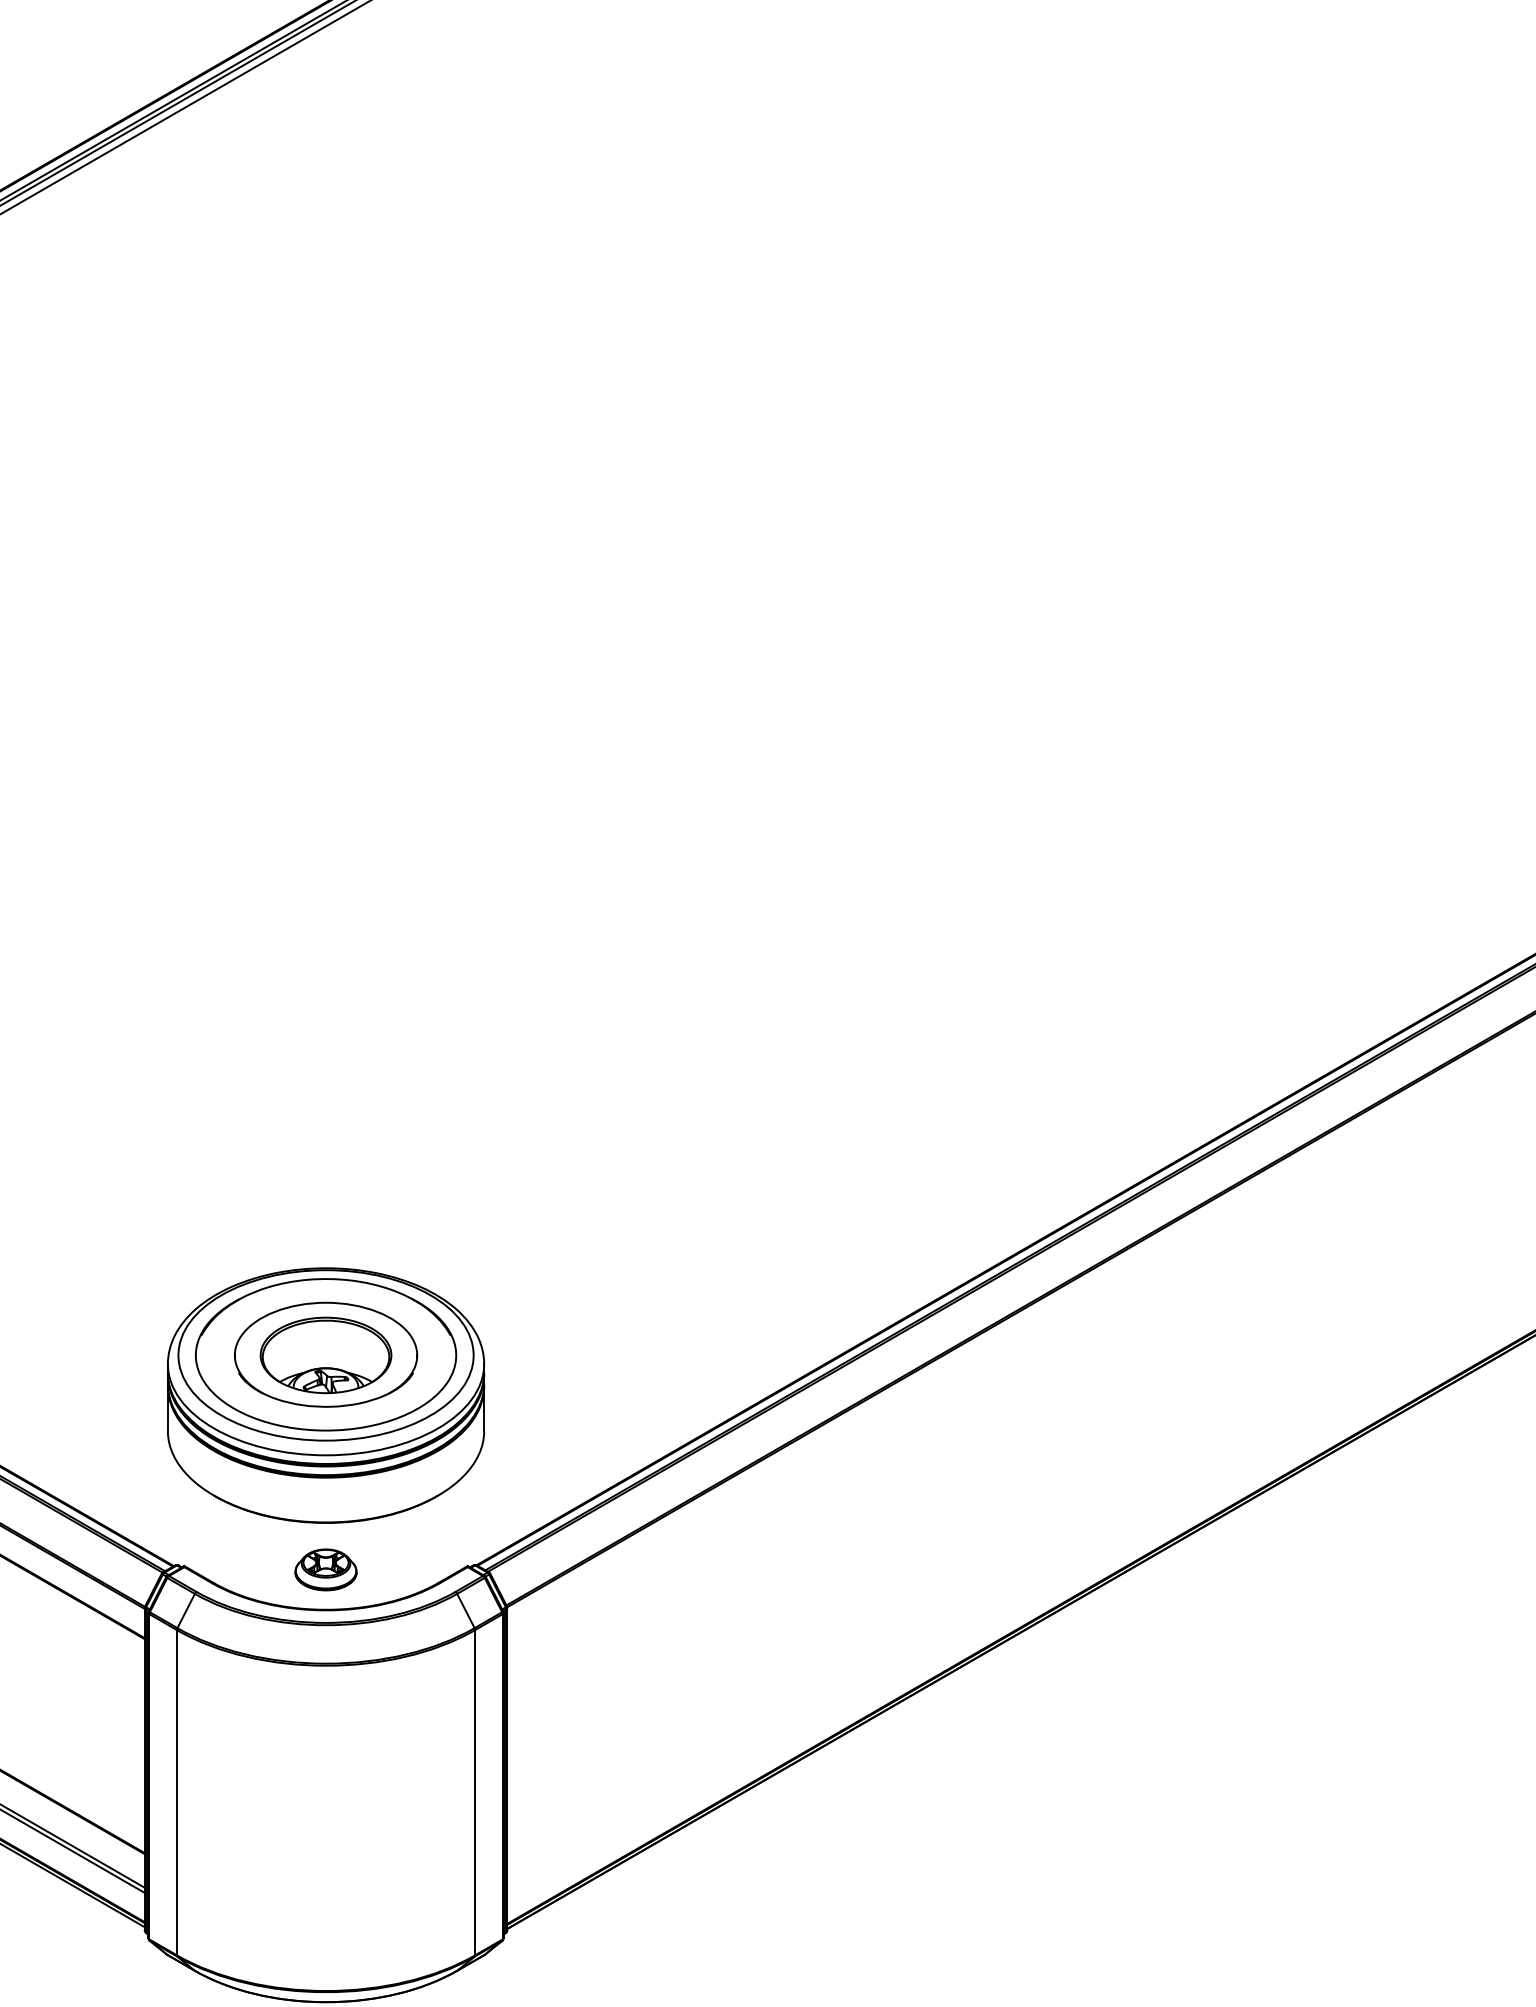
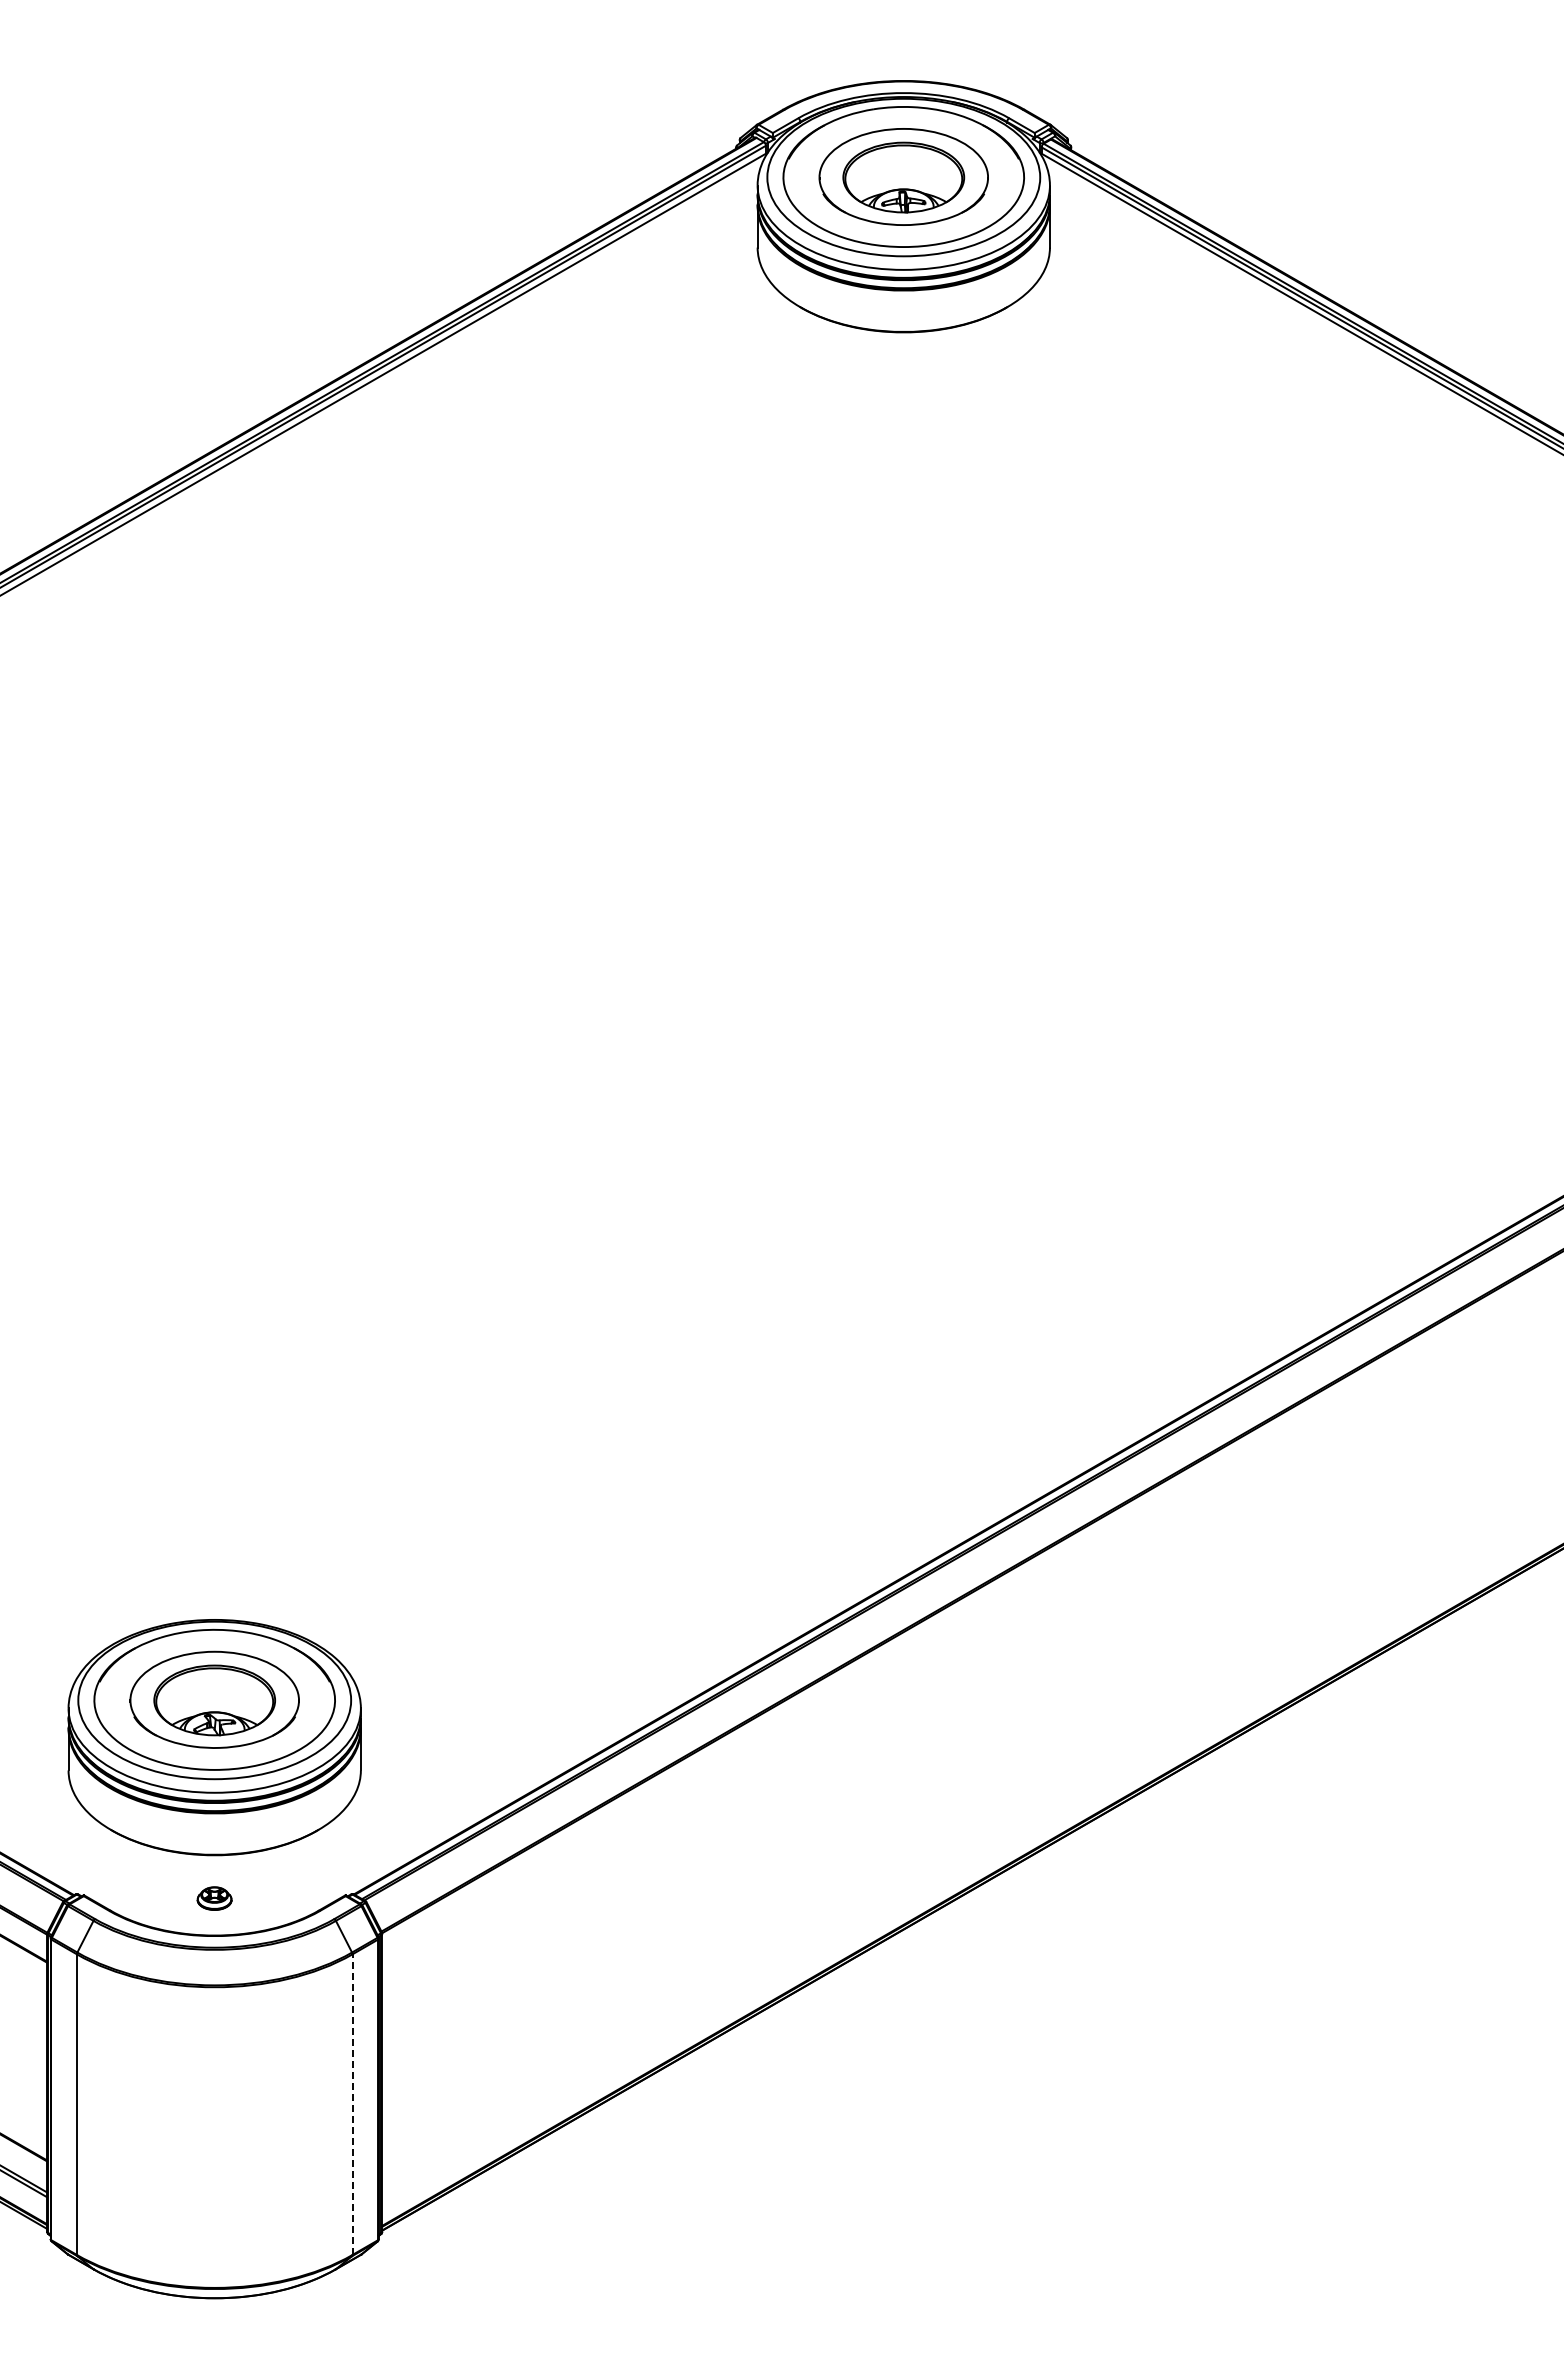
part: (325, 1569) -> (214, 1898), size x0.6
line: (475, 1792) -> (352, 2104), solid -> dashed

